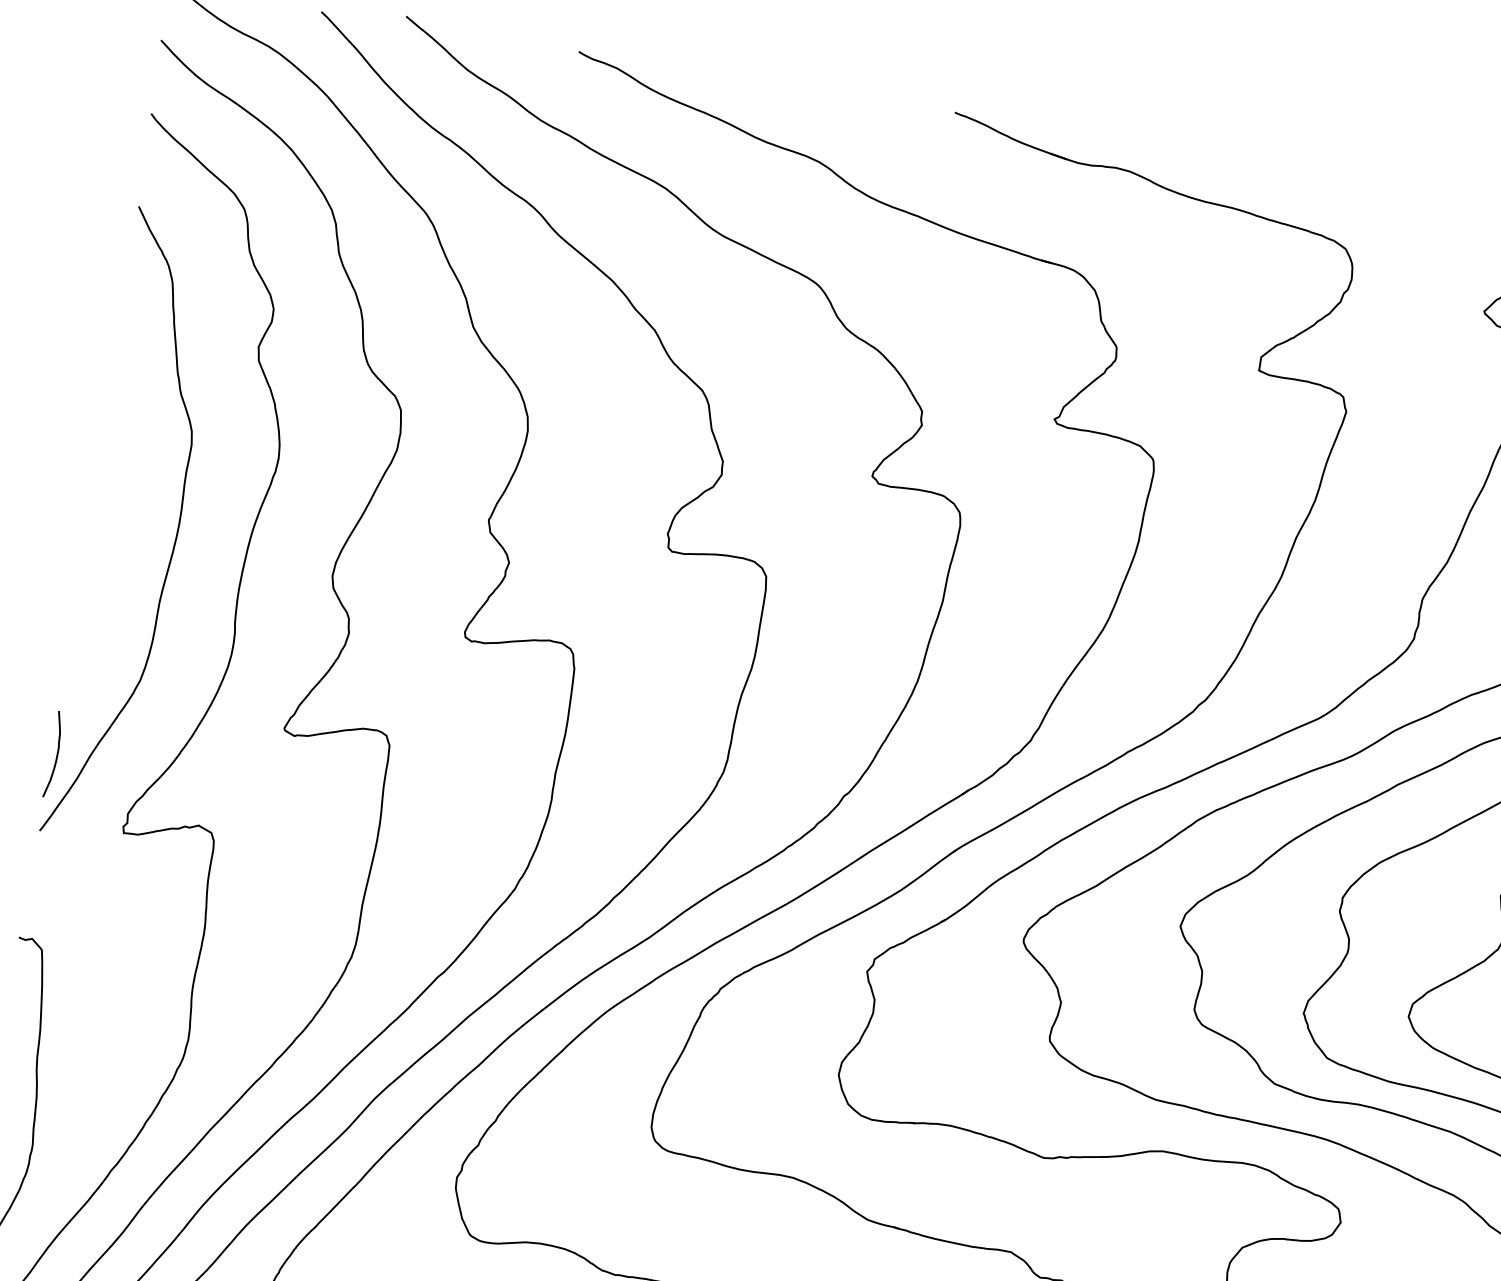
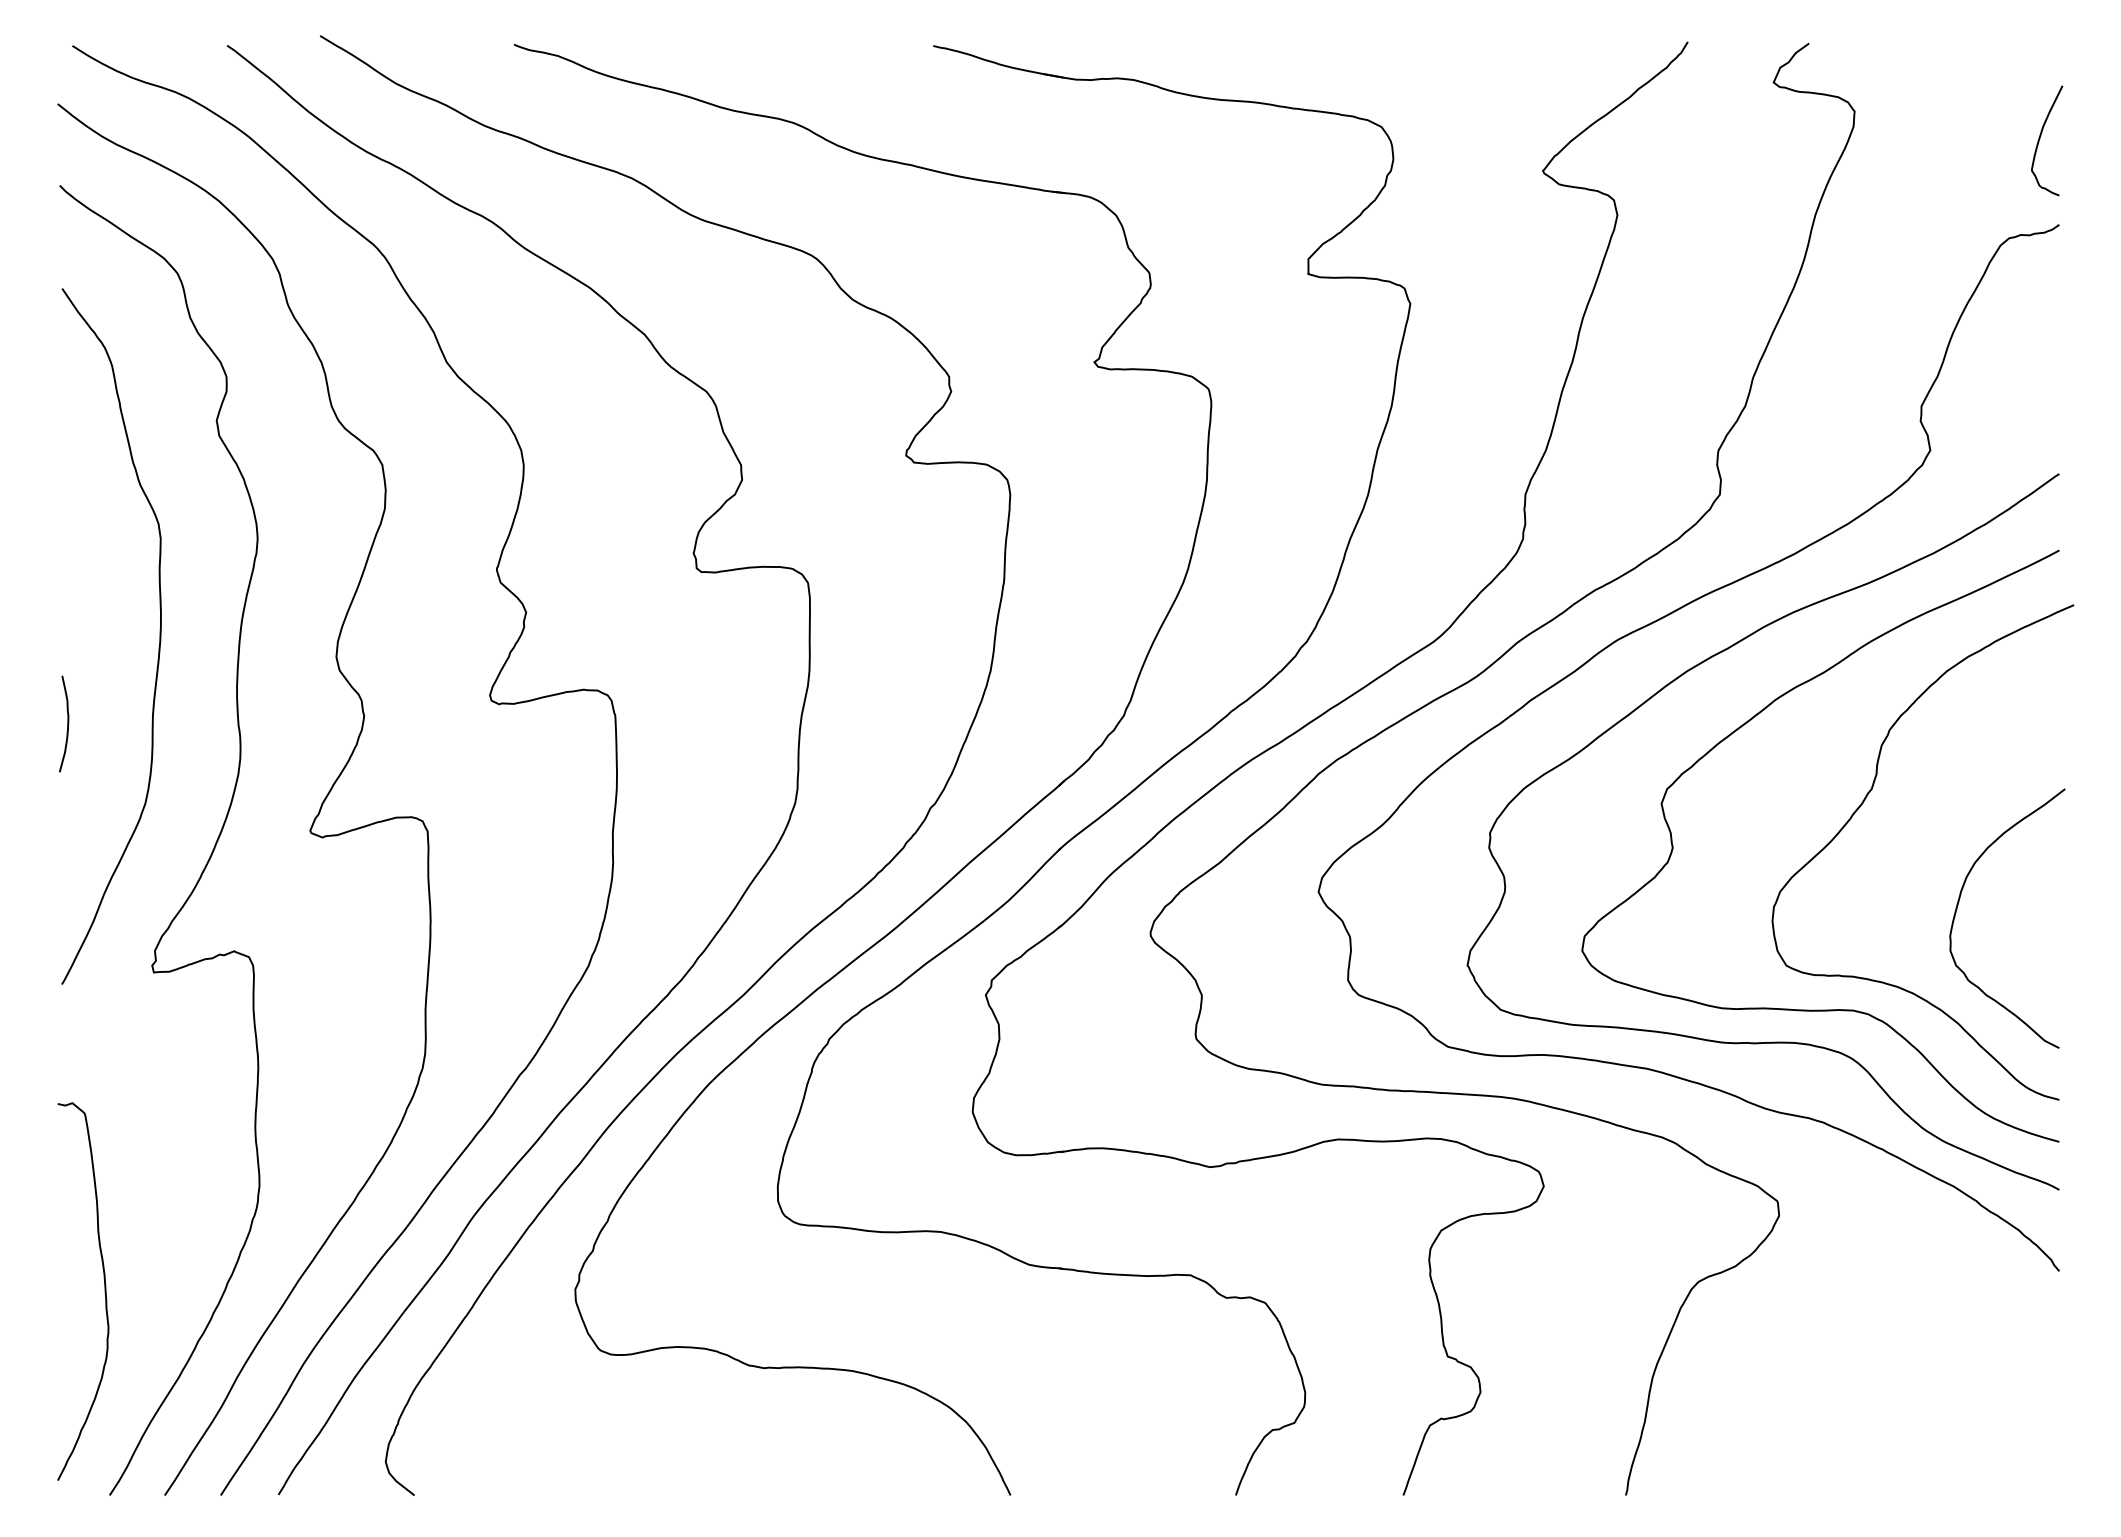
curve: (56, 754) -> (67, 723), moved

